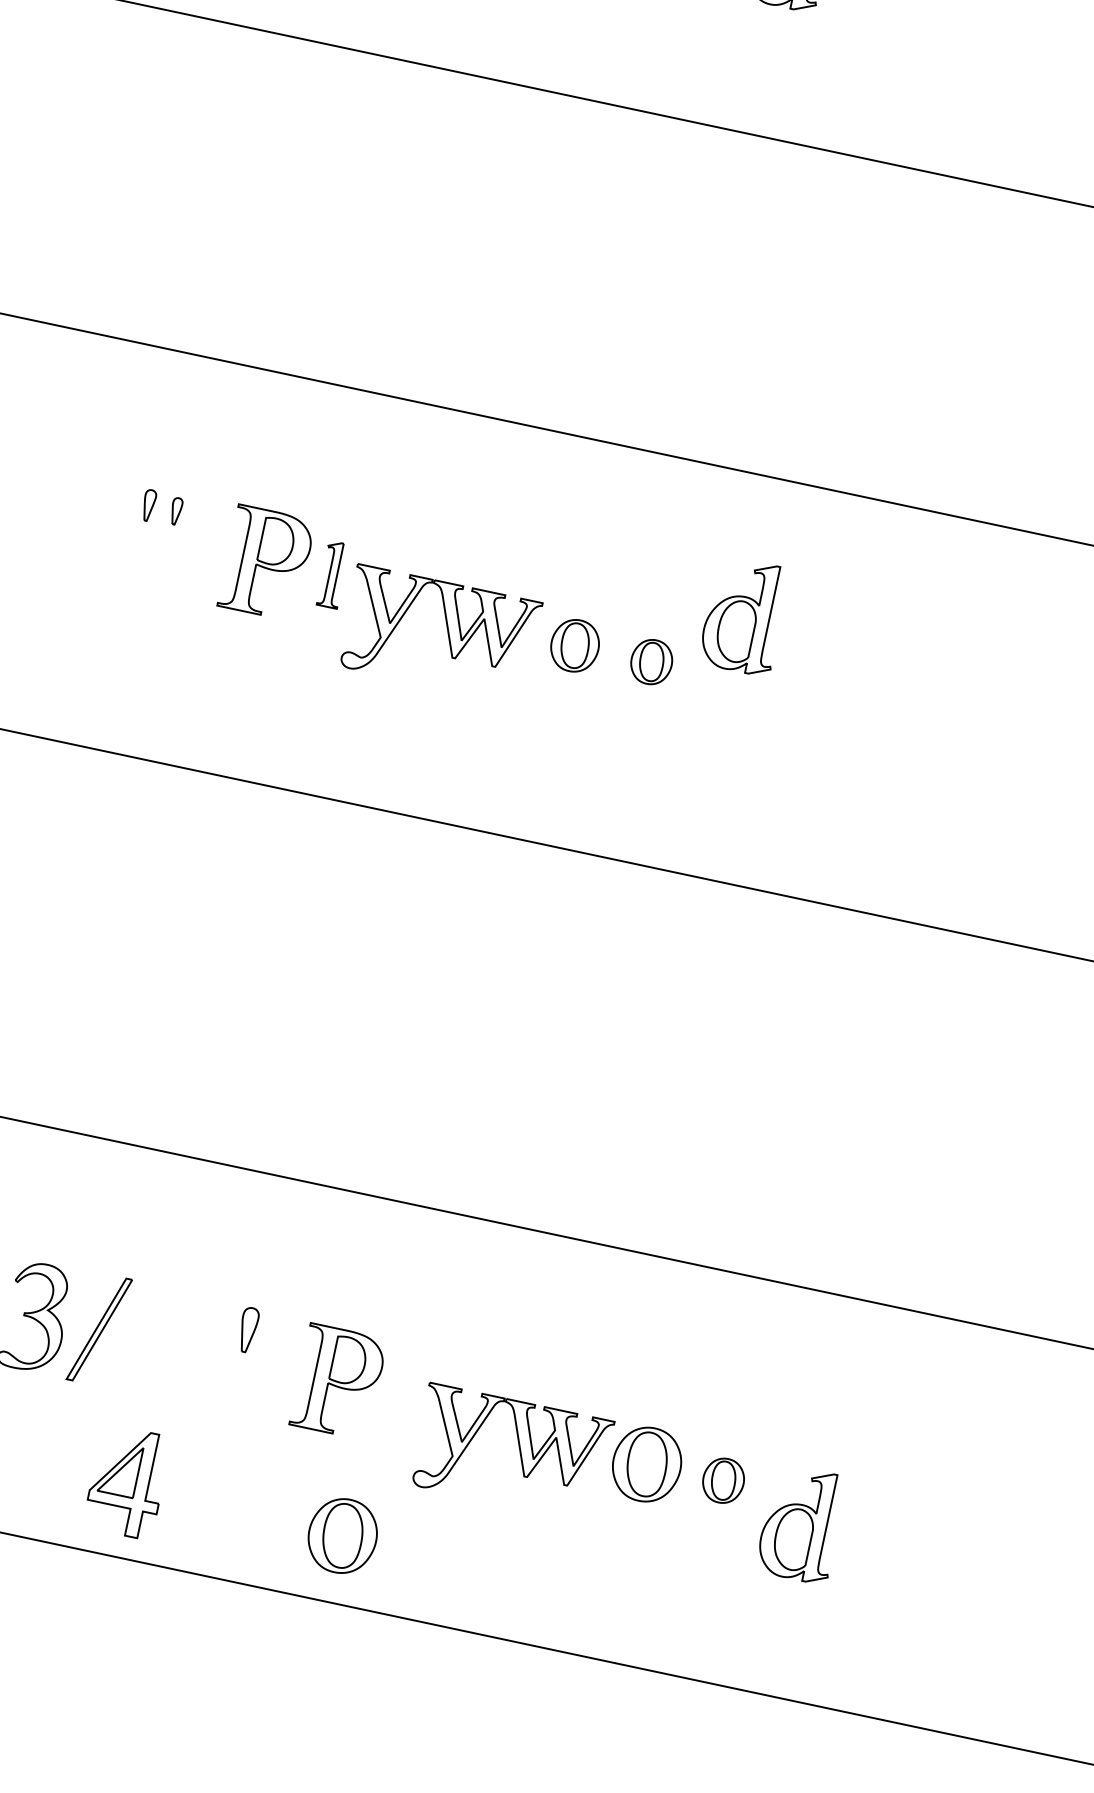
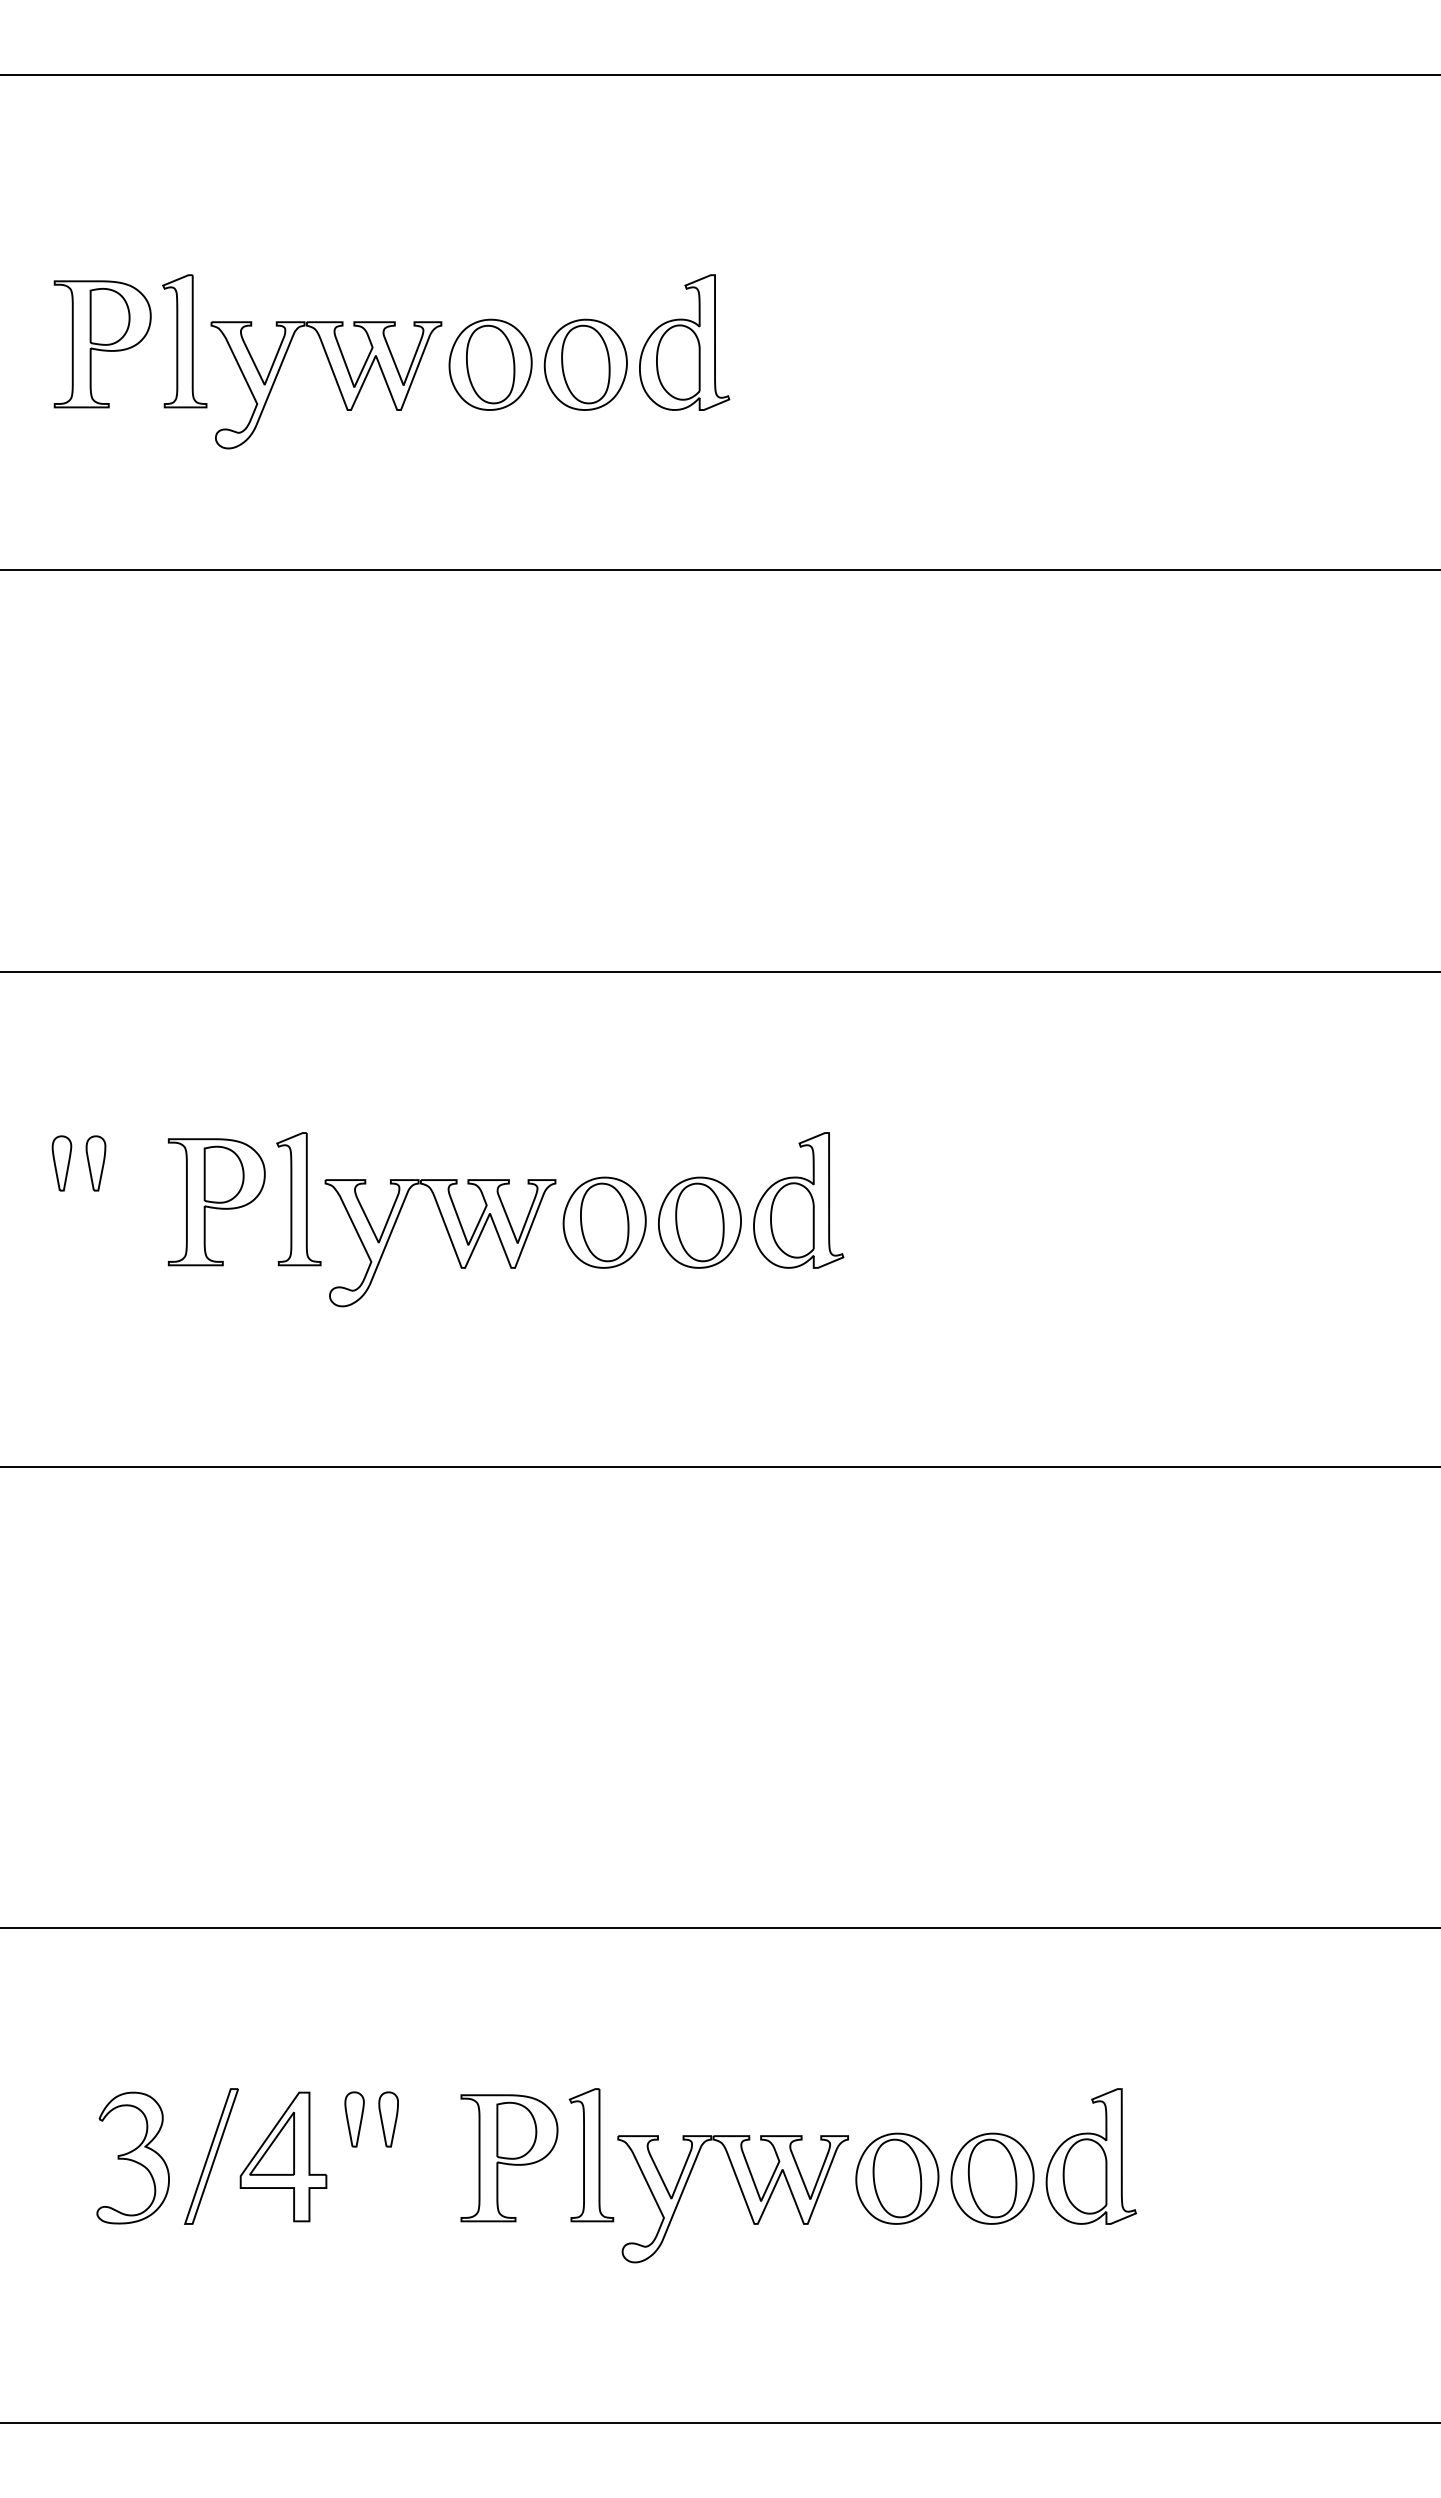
part: (148, 505) -> (61, 1163), size x1.43
part: (175, 511) -> (95, 1163), size x1.67
part: (332, 574) -> (298, 1199), size x1.67
part: (744, 616) -> (798, 1200), moved
part: (574, 645) -> (604, 1222), size x1.43
part: (651, 661) -> (699, 1222), size x1.67
part: (220, 1324) -> (354, 2119), added
part: (405, 1393) -> (591, 2155), added
part: (723, 1480) -> (992, 2178), size x1.67
part: (127, 1481) -> (283, 2156), moved
part: (800, 1523) -> (1090, 2156), moved
part: (342, 1535) -> (553, 2340), removed

